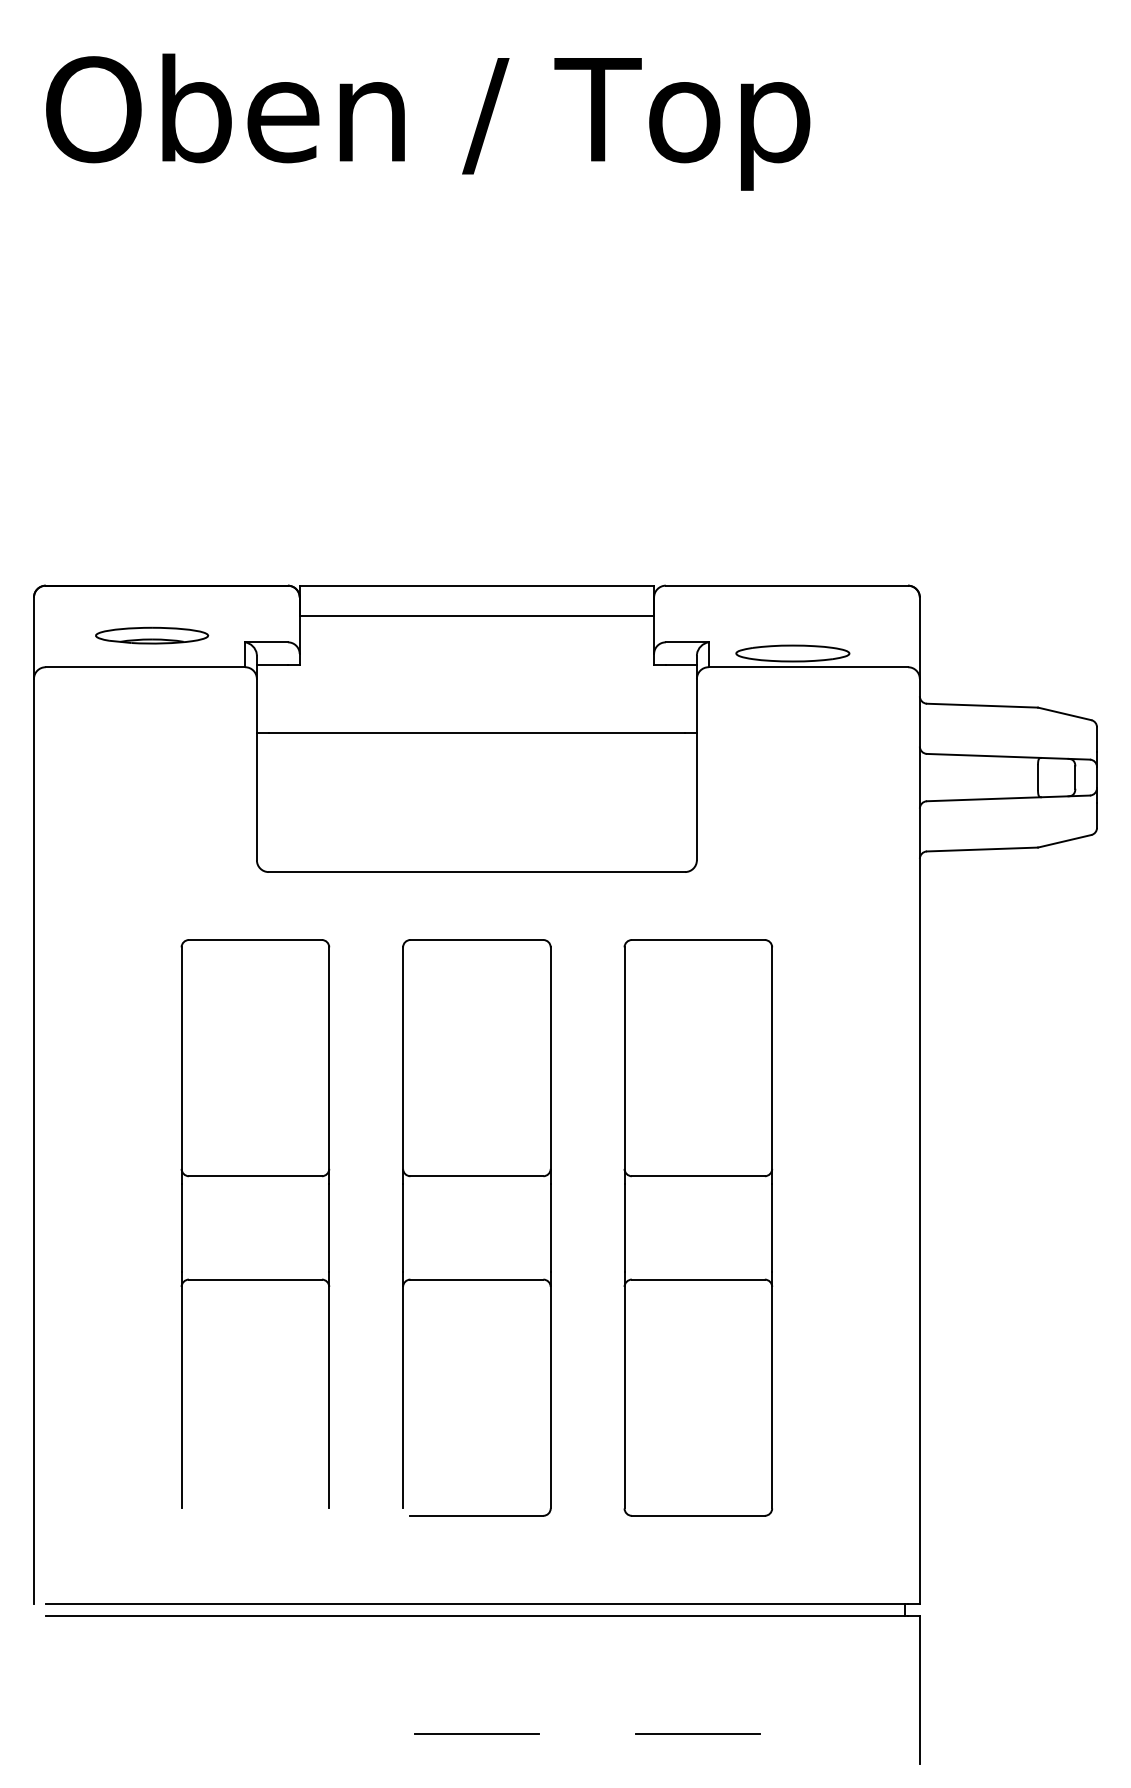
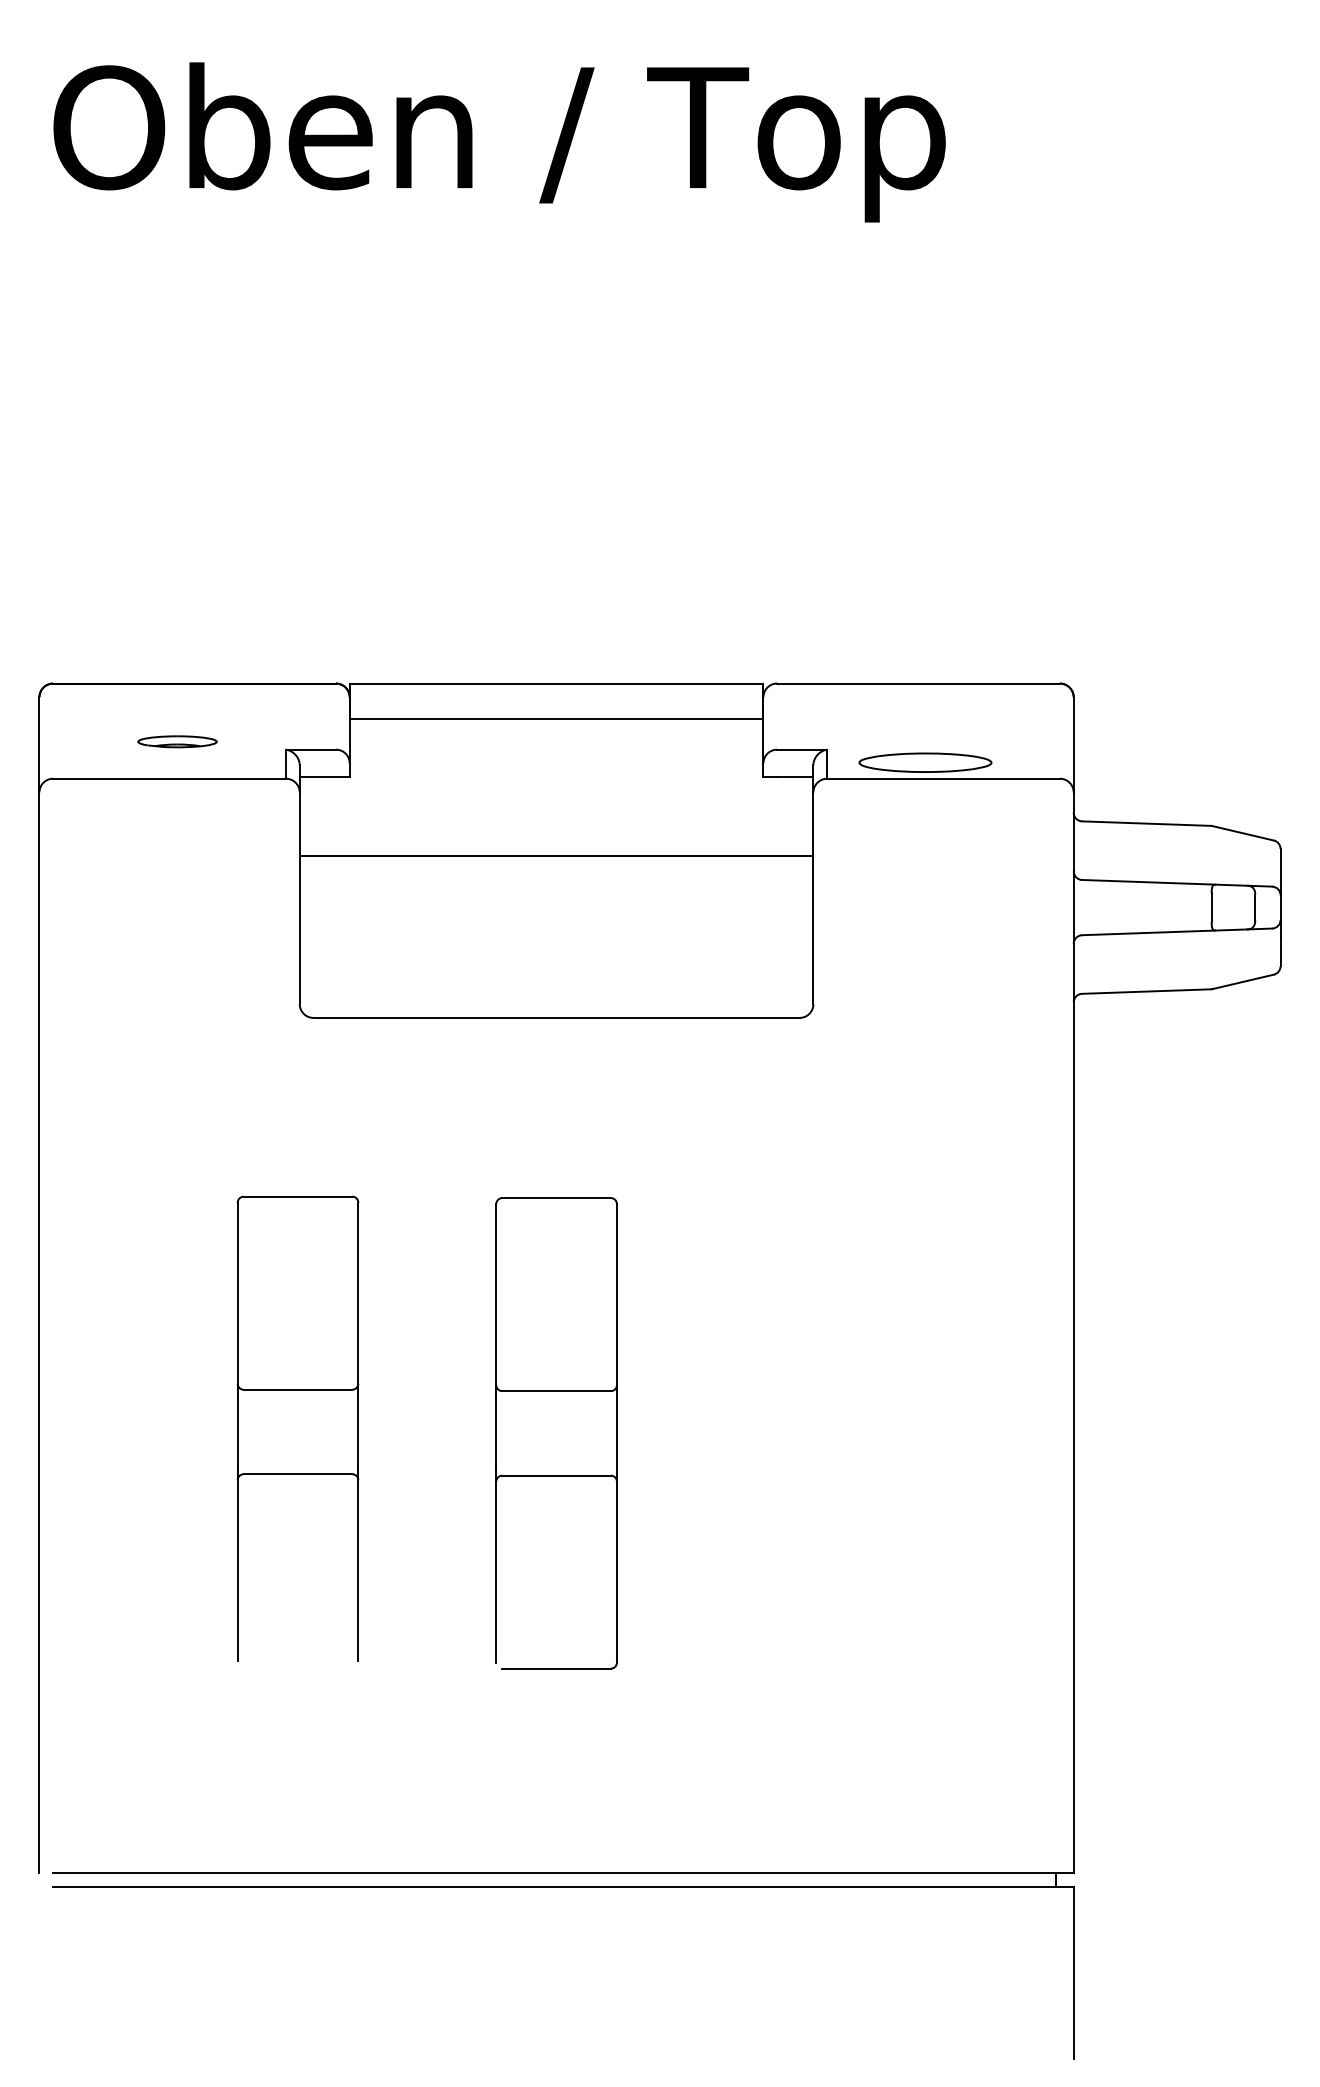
part: (152, 635) -> (177, 741), size x0.6
part: (255, 1223) -> (298, 1428), size x0.7
part: (476, 1227) -> (556, 1432), size x0.7
part: (698, 1227) -> (815, 1432), removed
line: (476, 1734) -> (556, 2024), removed
line: (698, 1734) -> (815, 2024), removed

